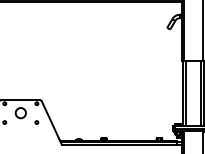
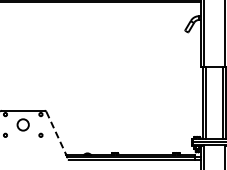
line: (51, 123) -> (57, 136), solid -> dashed

